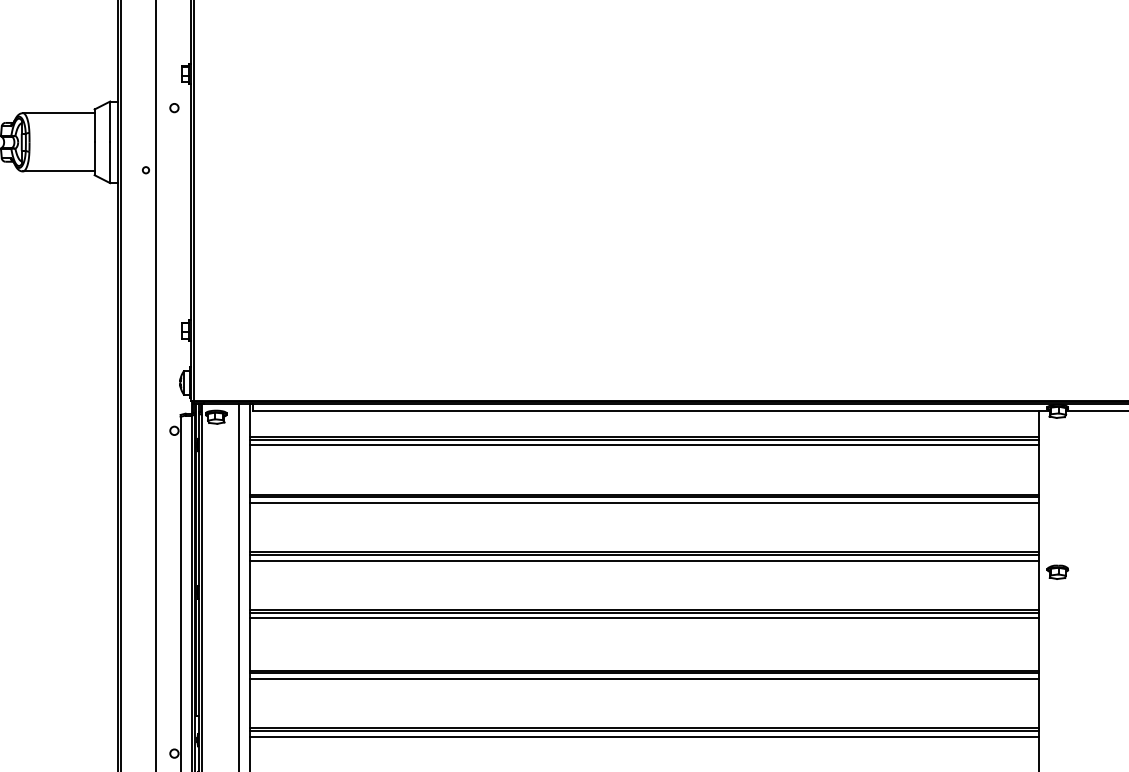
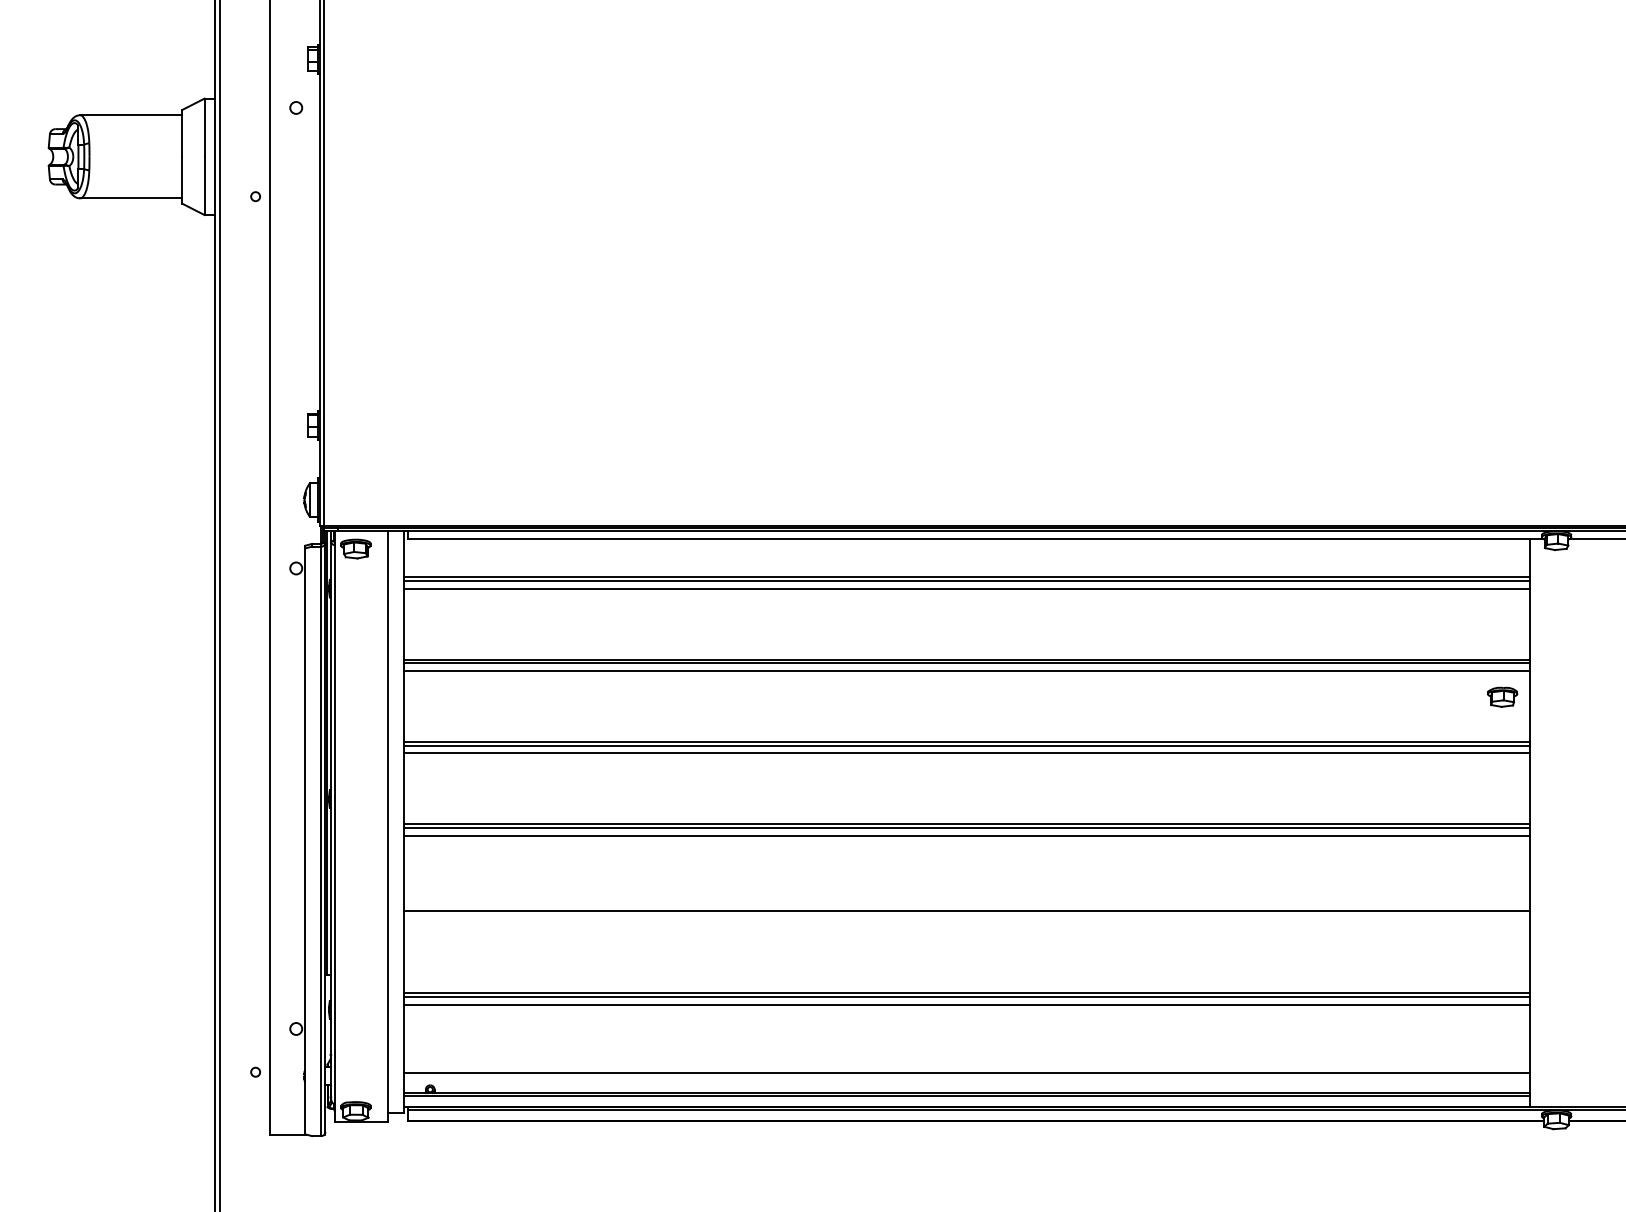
part: (1057, 571) -> (1502, 696), moved
line: (644, 673) -> (967, 914), removed
line: (644, 678) -> (967, 922), removed

